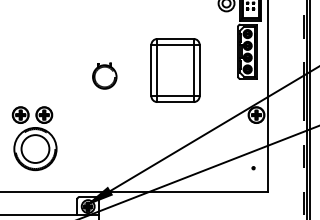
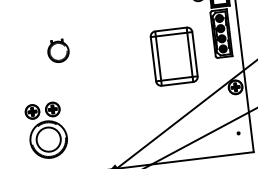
part: (175, 70) -> (174, 56), moved
part: (104, 75) -> (58, 50), moved

